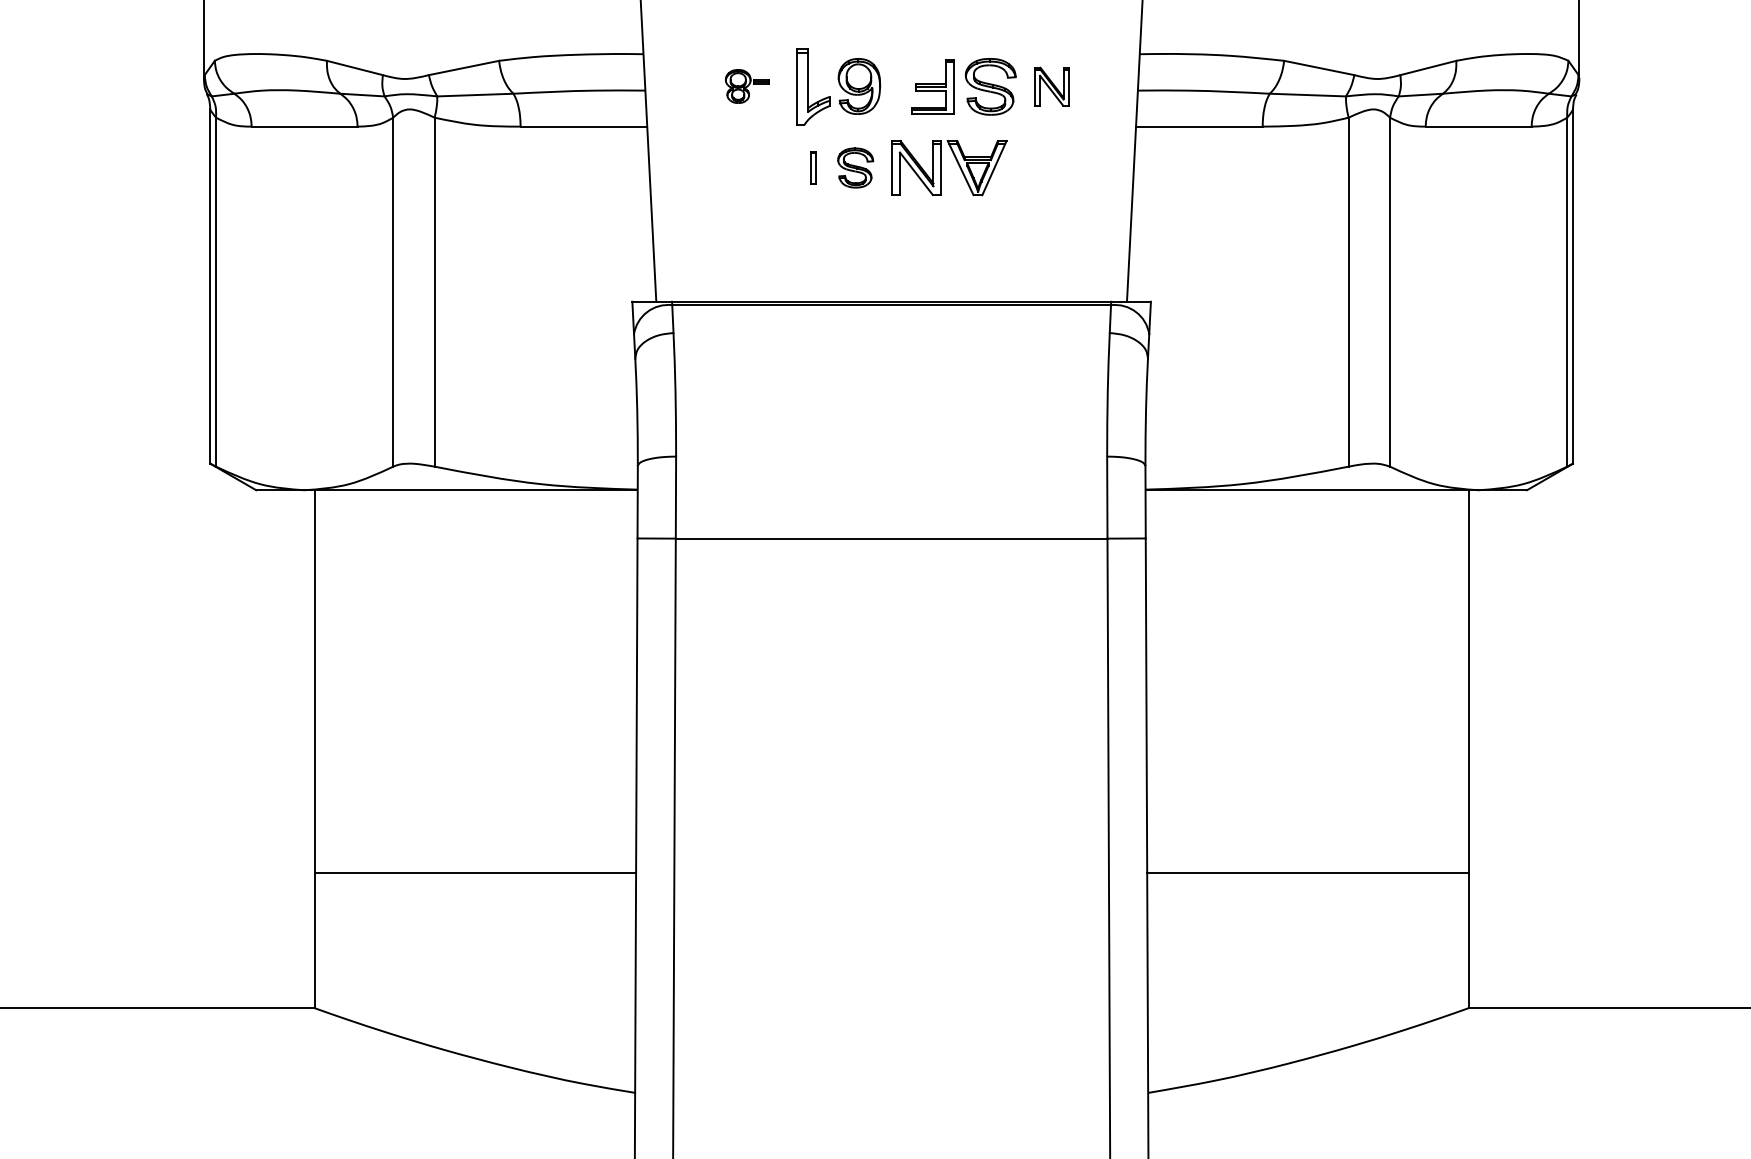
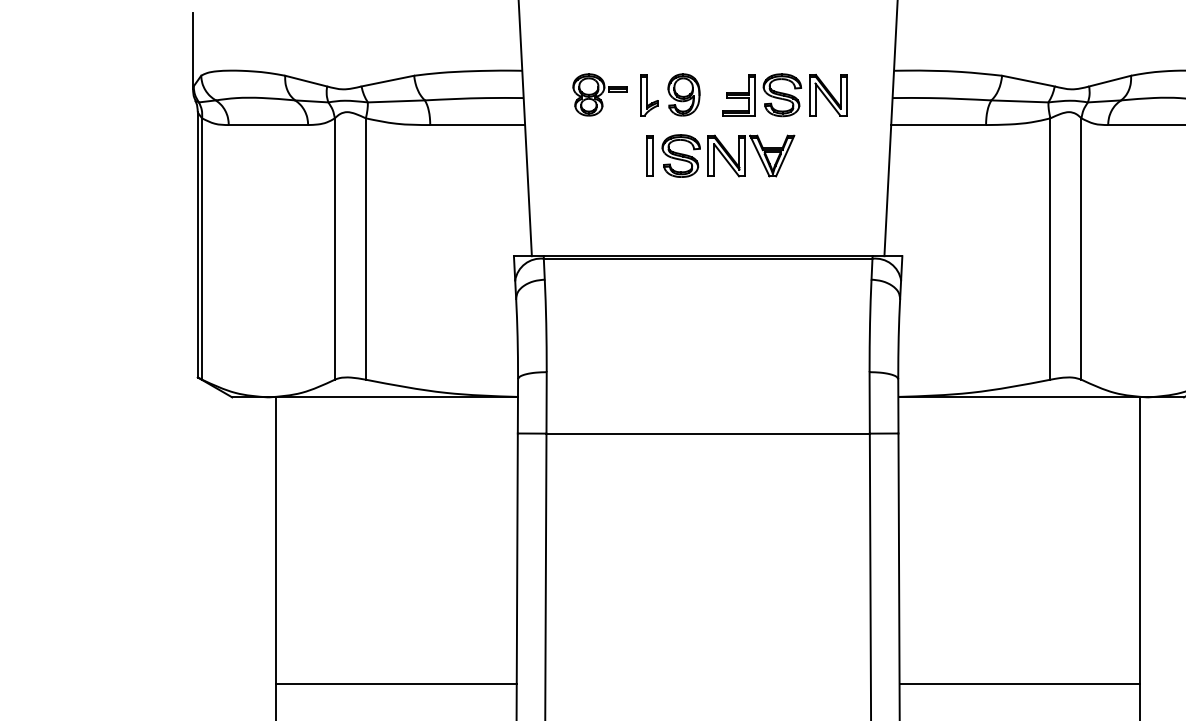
part: (746, 86) -> (599, 94), size x1.67
part: (813, 86) -> (649, 94), size x0.71
part: (1051, 86) -> (827, 94), size x1.43
part: (813, 167) -> (649, 155), size x1.67
part: (855, 167) -> (681, 155), size x1.43

